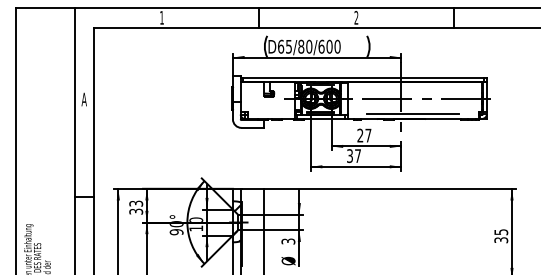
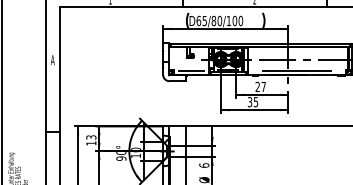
text: (321, 46) -> (228, 20), D65/80/600 -> D65/80/100
line: (270, 113) -> (191, 70), added
text: (357, 156) -> (255, 102), 37 -> 35
text: (136, 211) -> (91, 143), 33 -> 13
text: (288, 241) -> (204, 165), 3 -> 6

